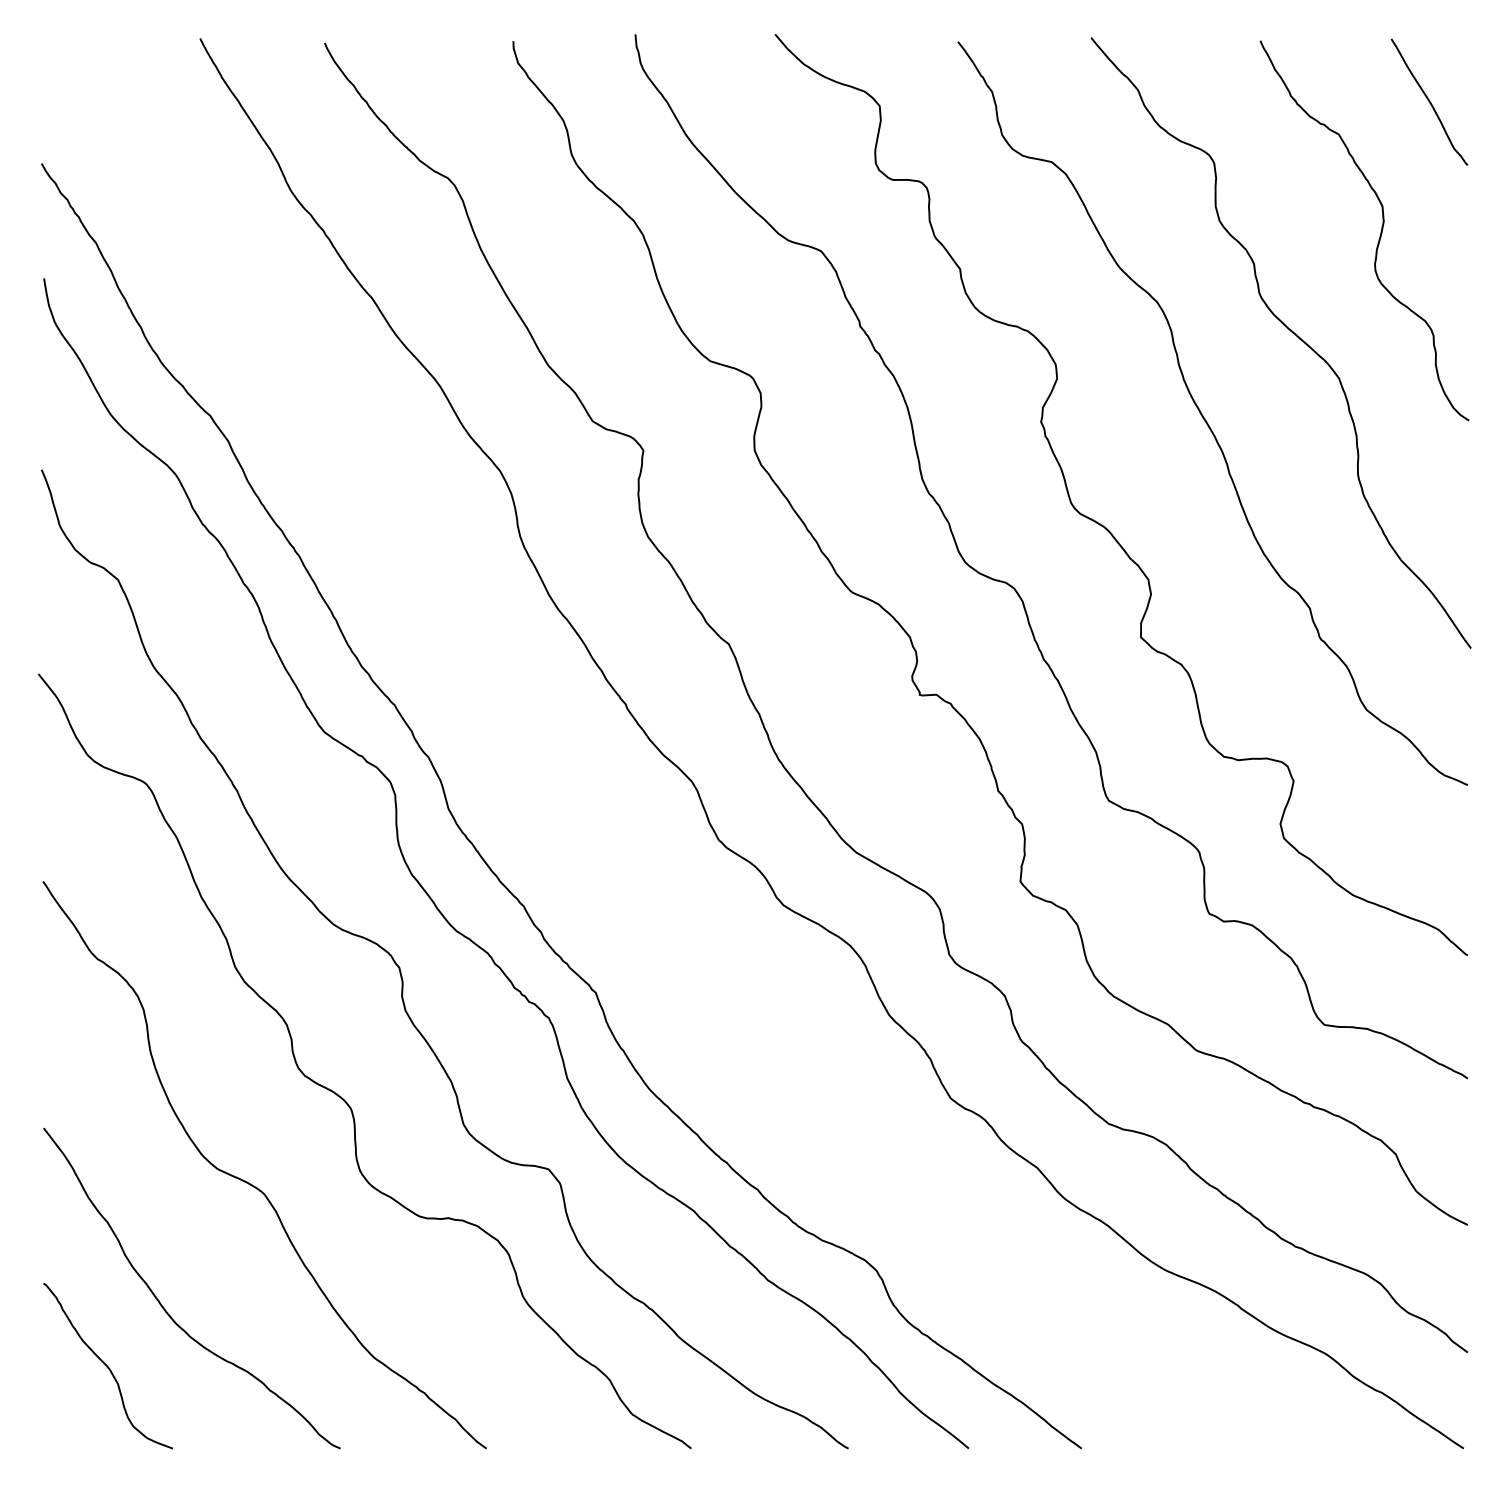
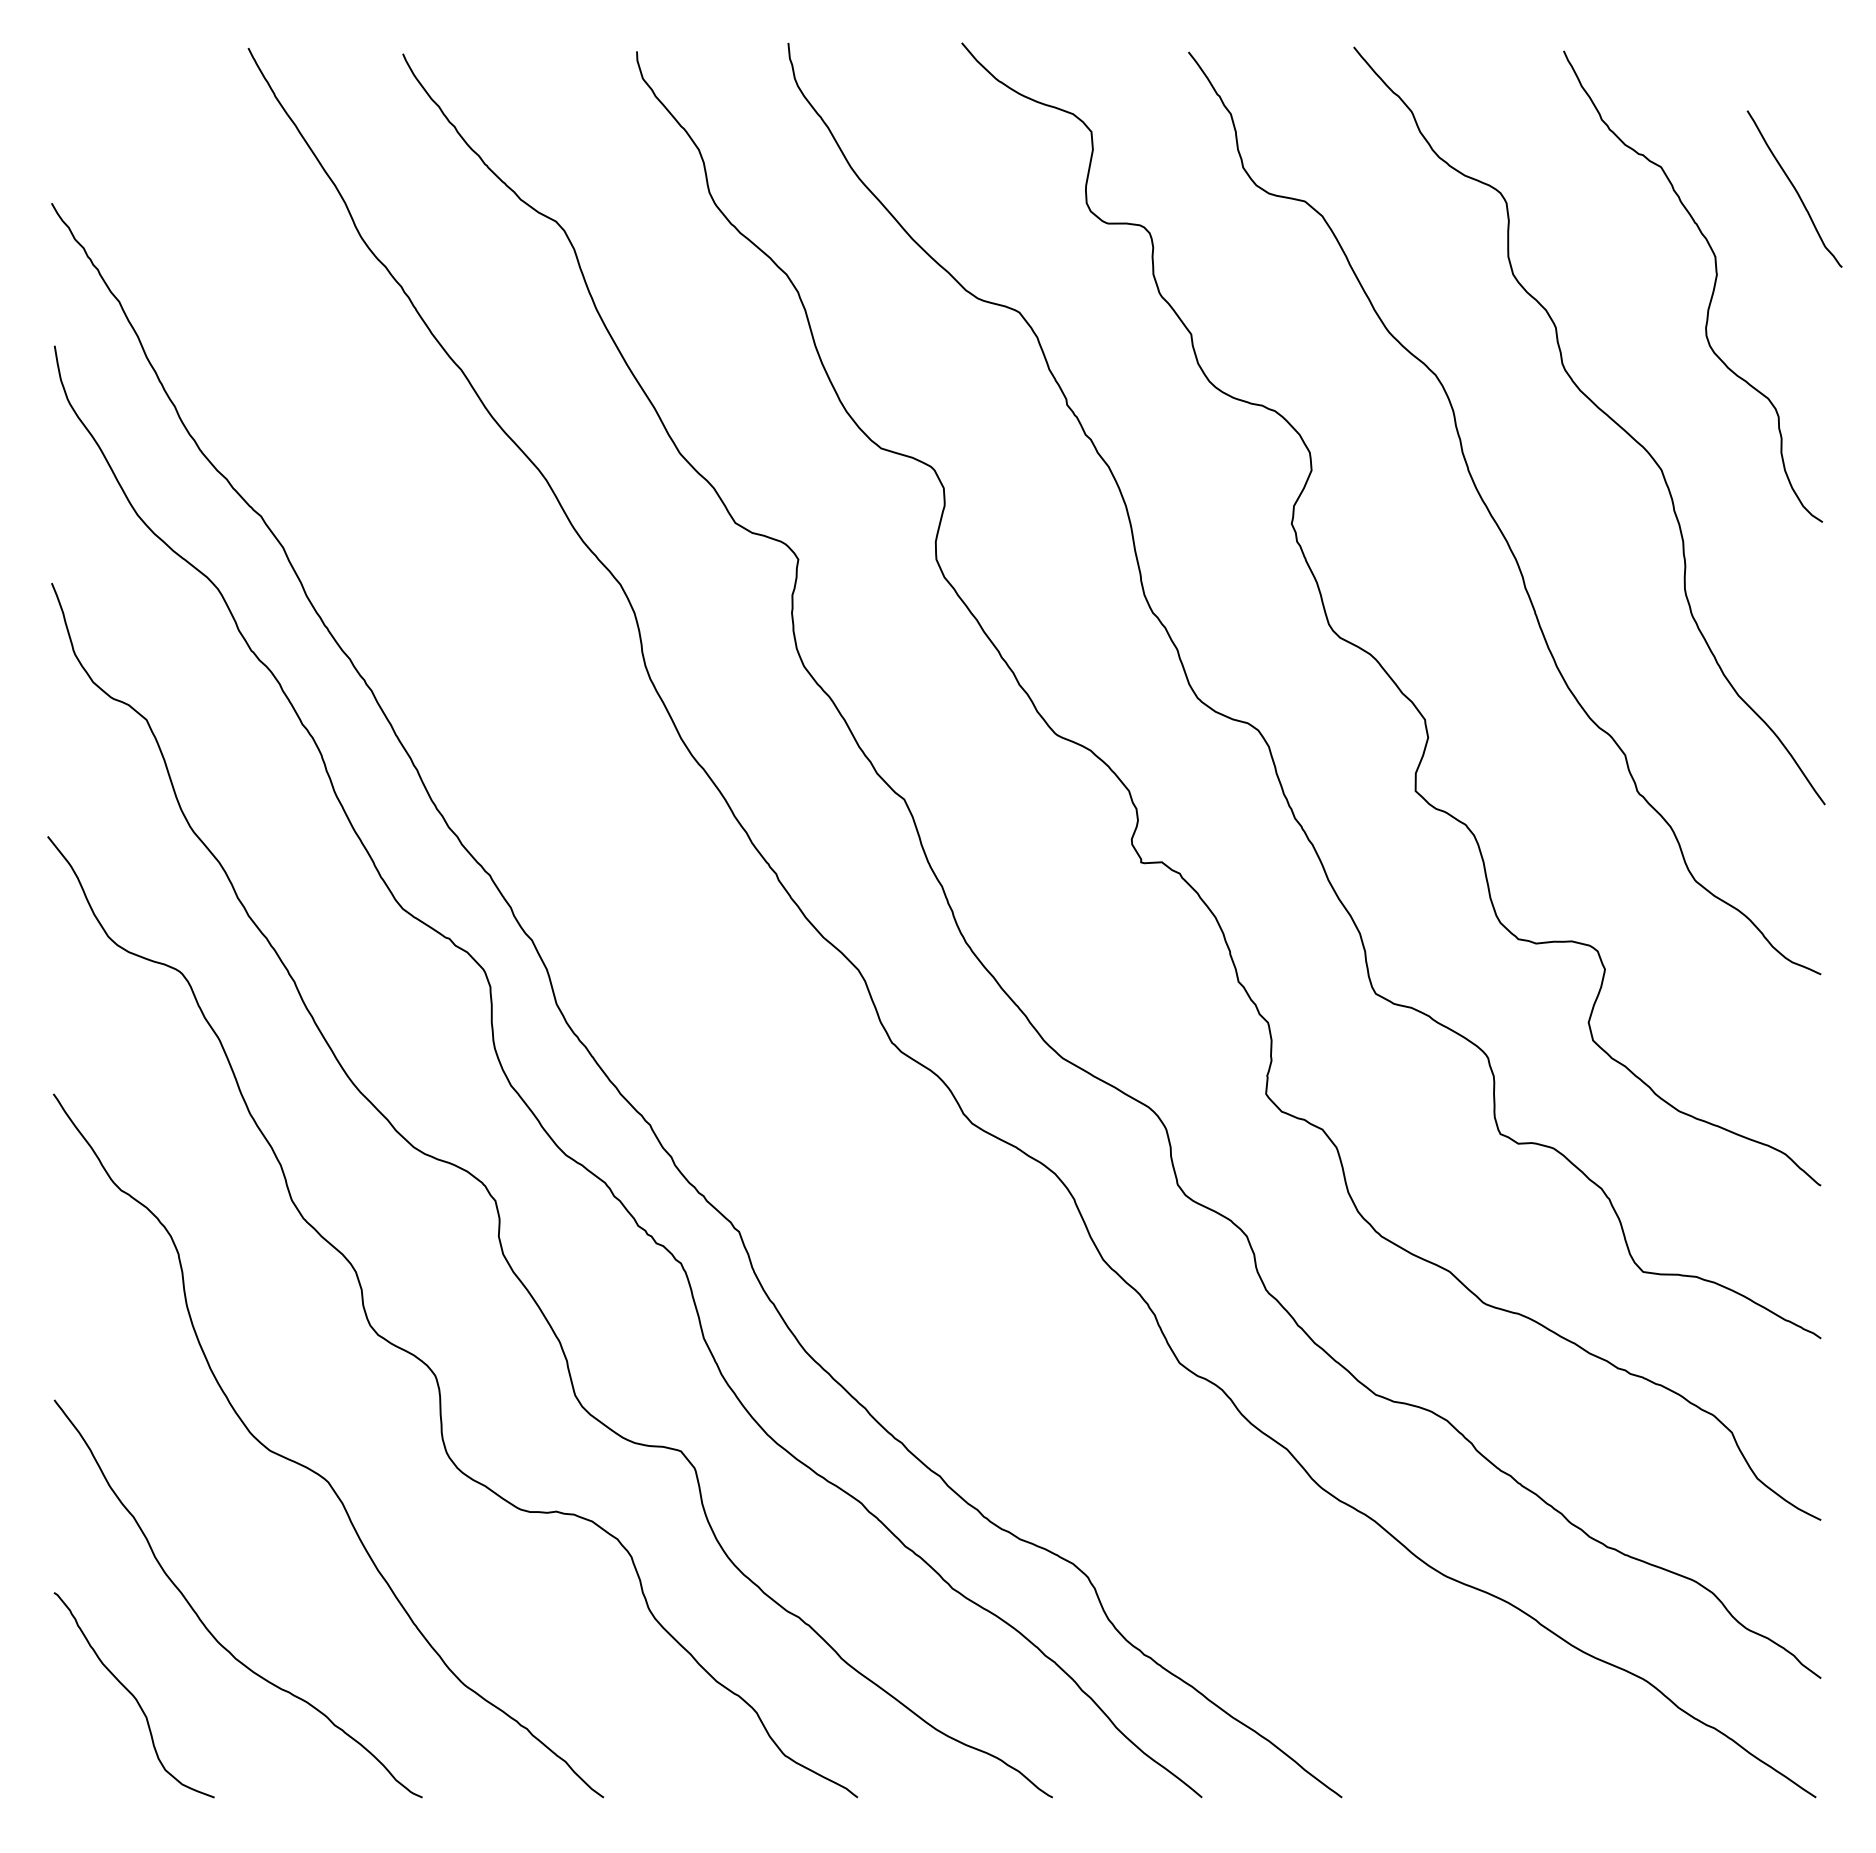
curve: (1429, 101) -> (1794, 188), moved

